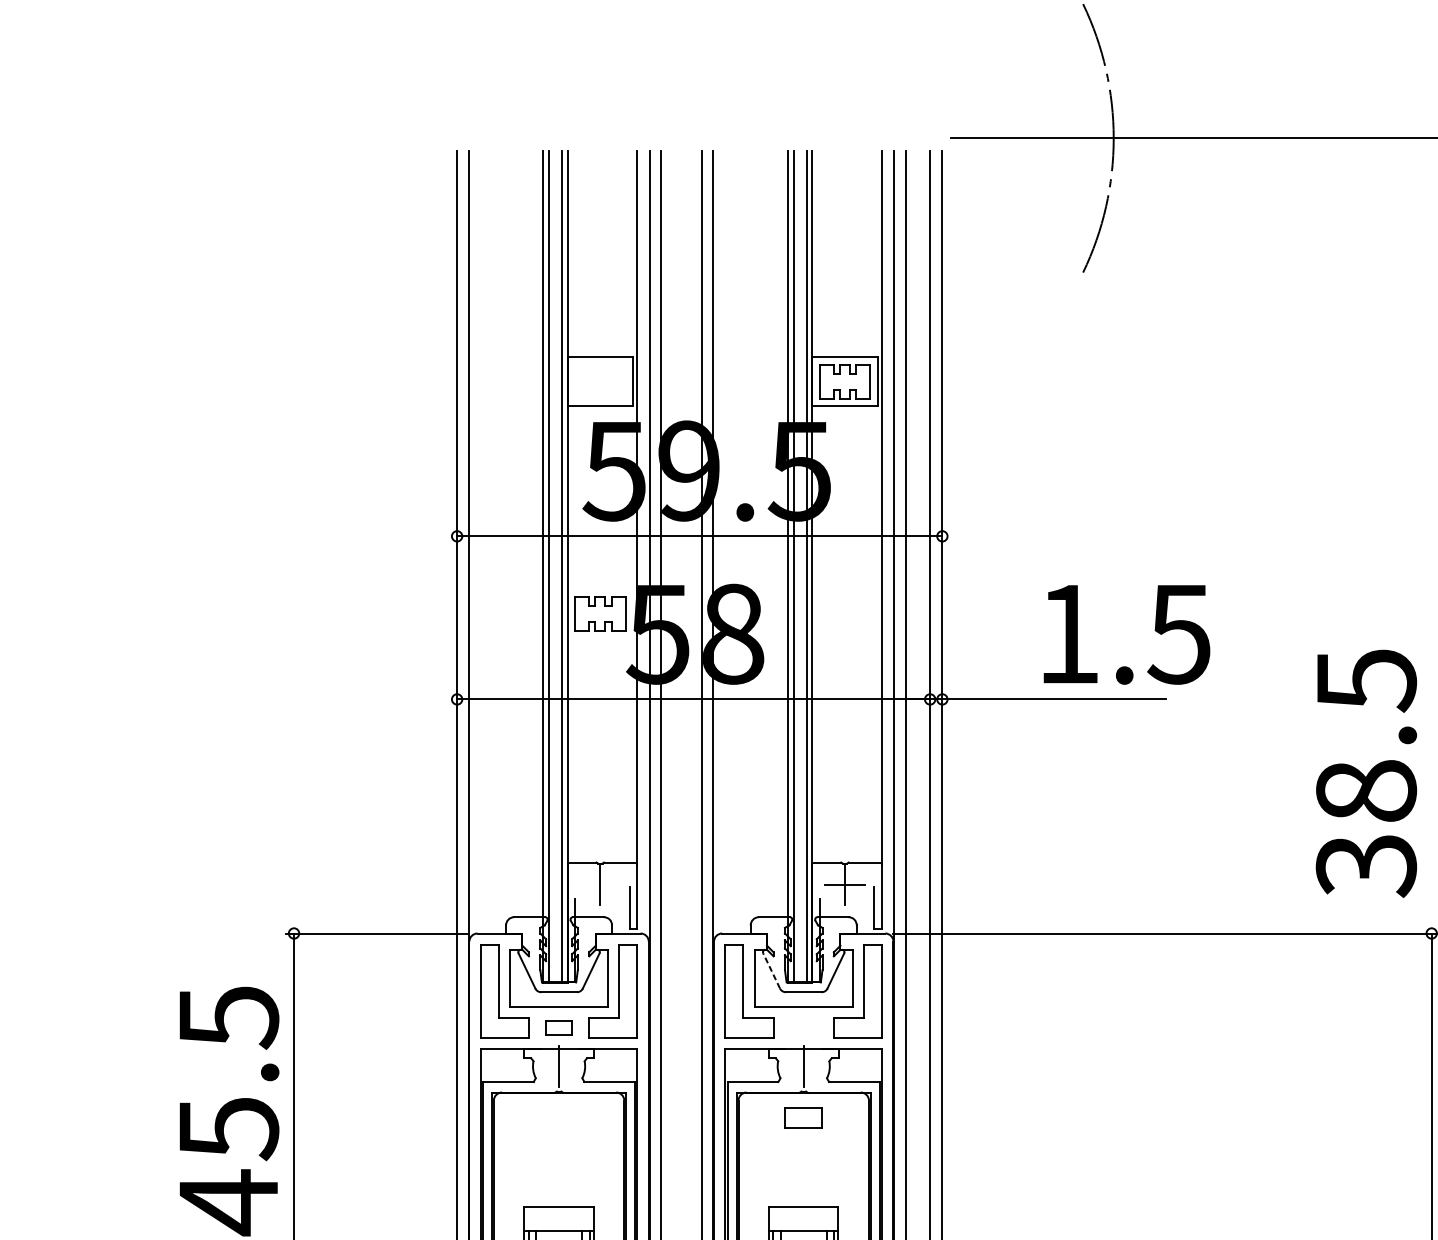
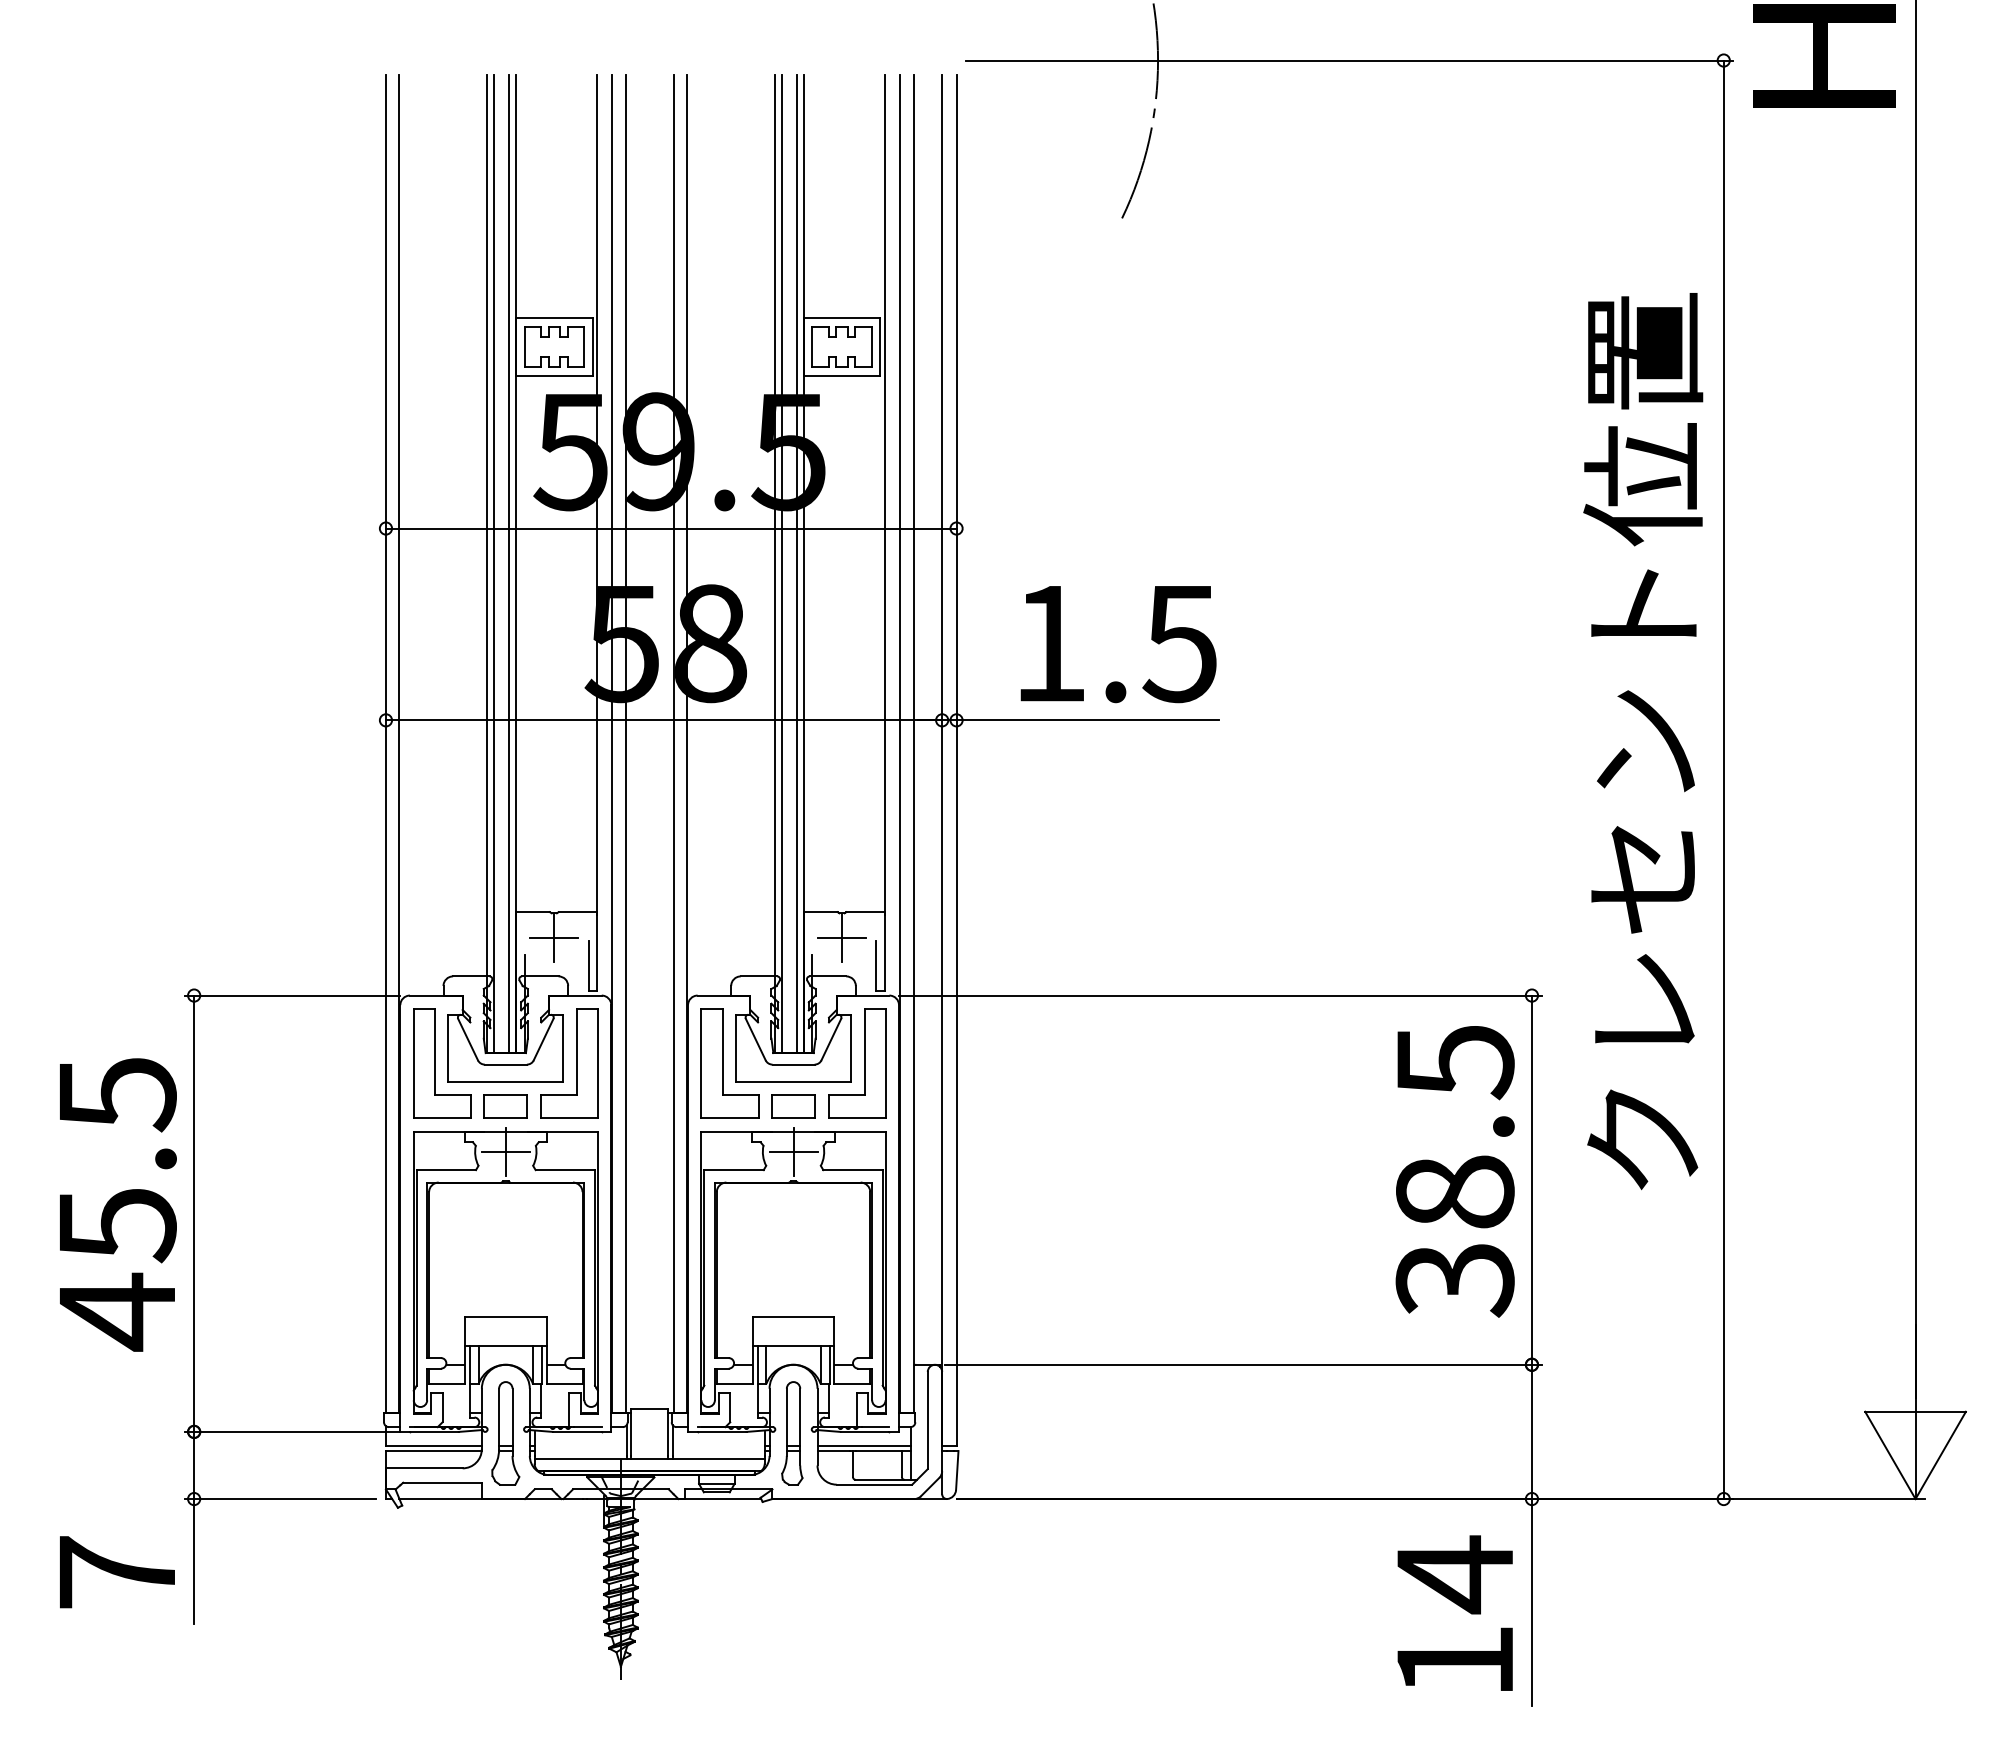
part: (600, 613) -> (554, 346), moved
text: (1126, 634) -> (1118, 644), moved
text: (1365, 773) -> (1454, 1171), moved
line: (600, 884) -> (554, 938), added
line: (771, 970) -> (755, 1039), dashed -> solid
part: (558, 1027) -> (505, 1106), size x1.43
line: (558, 1066) -> (505, 1151), added
line: (803, 1066) -> (793, 1151), added
part: (803, 1117) -> (793, 1106), moved

